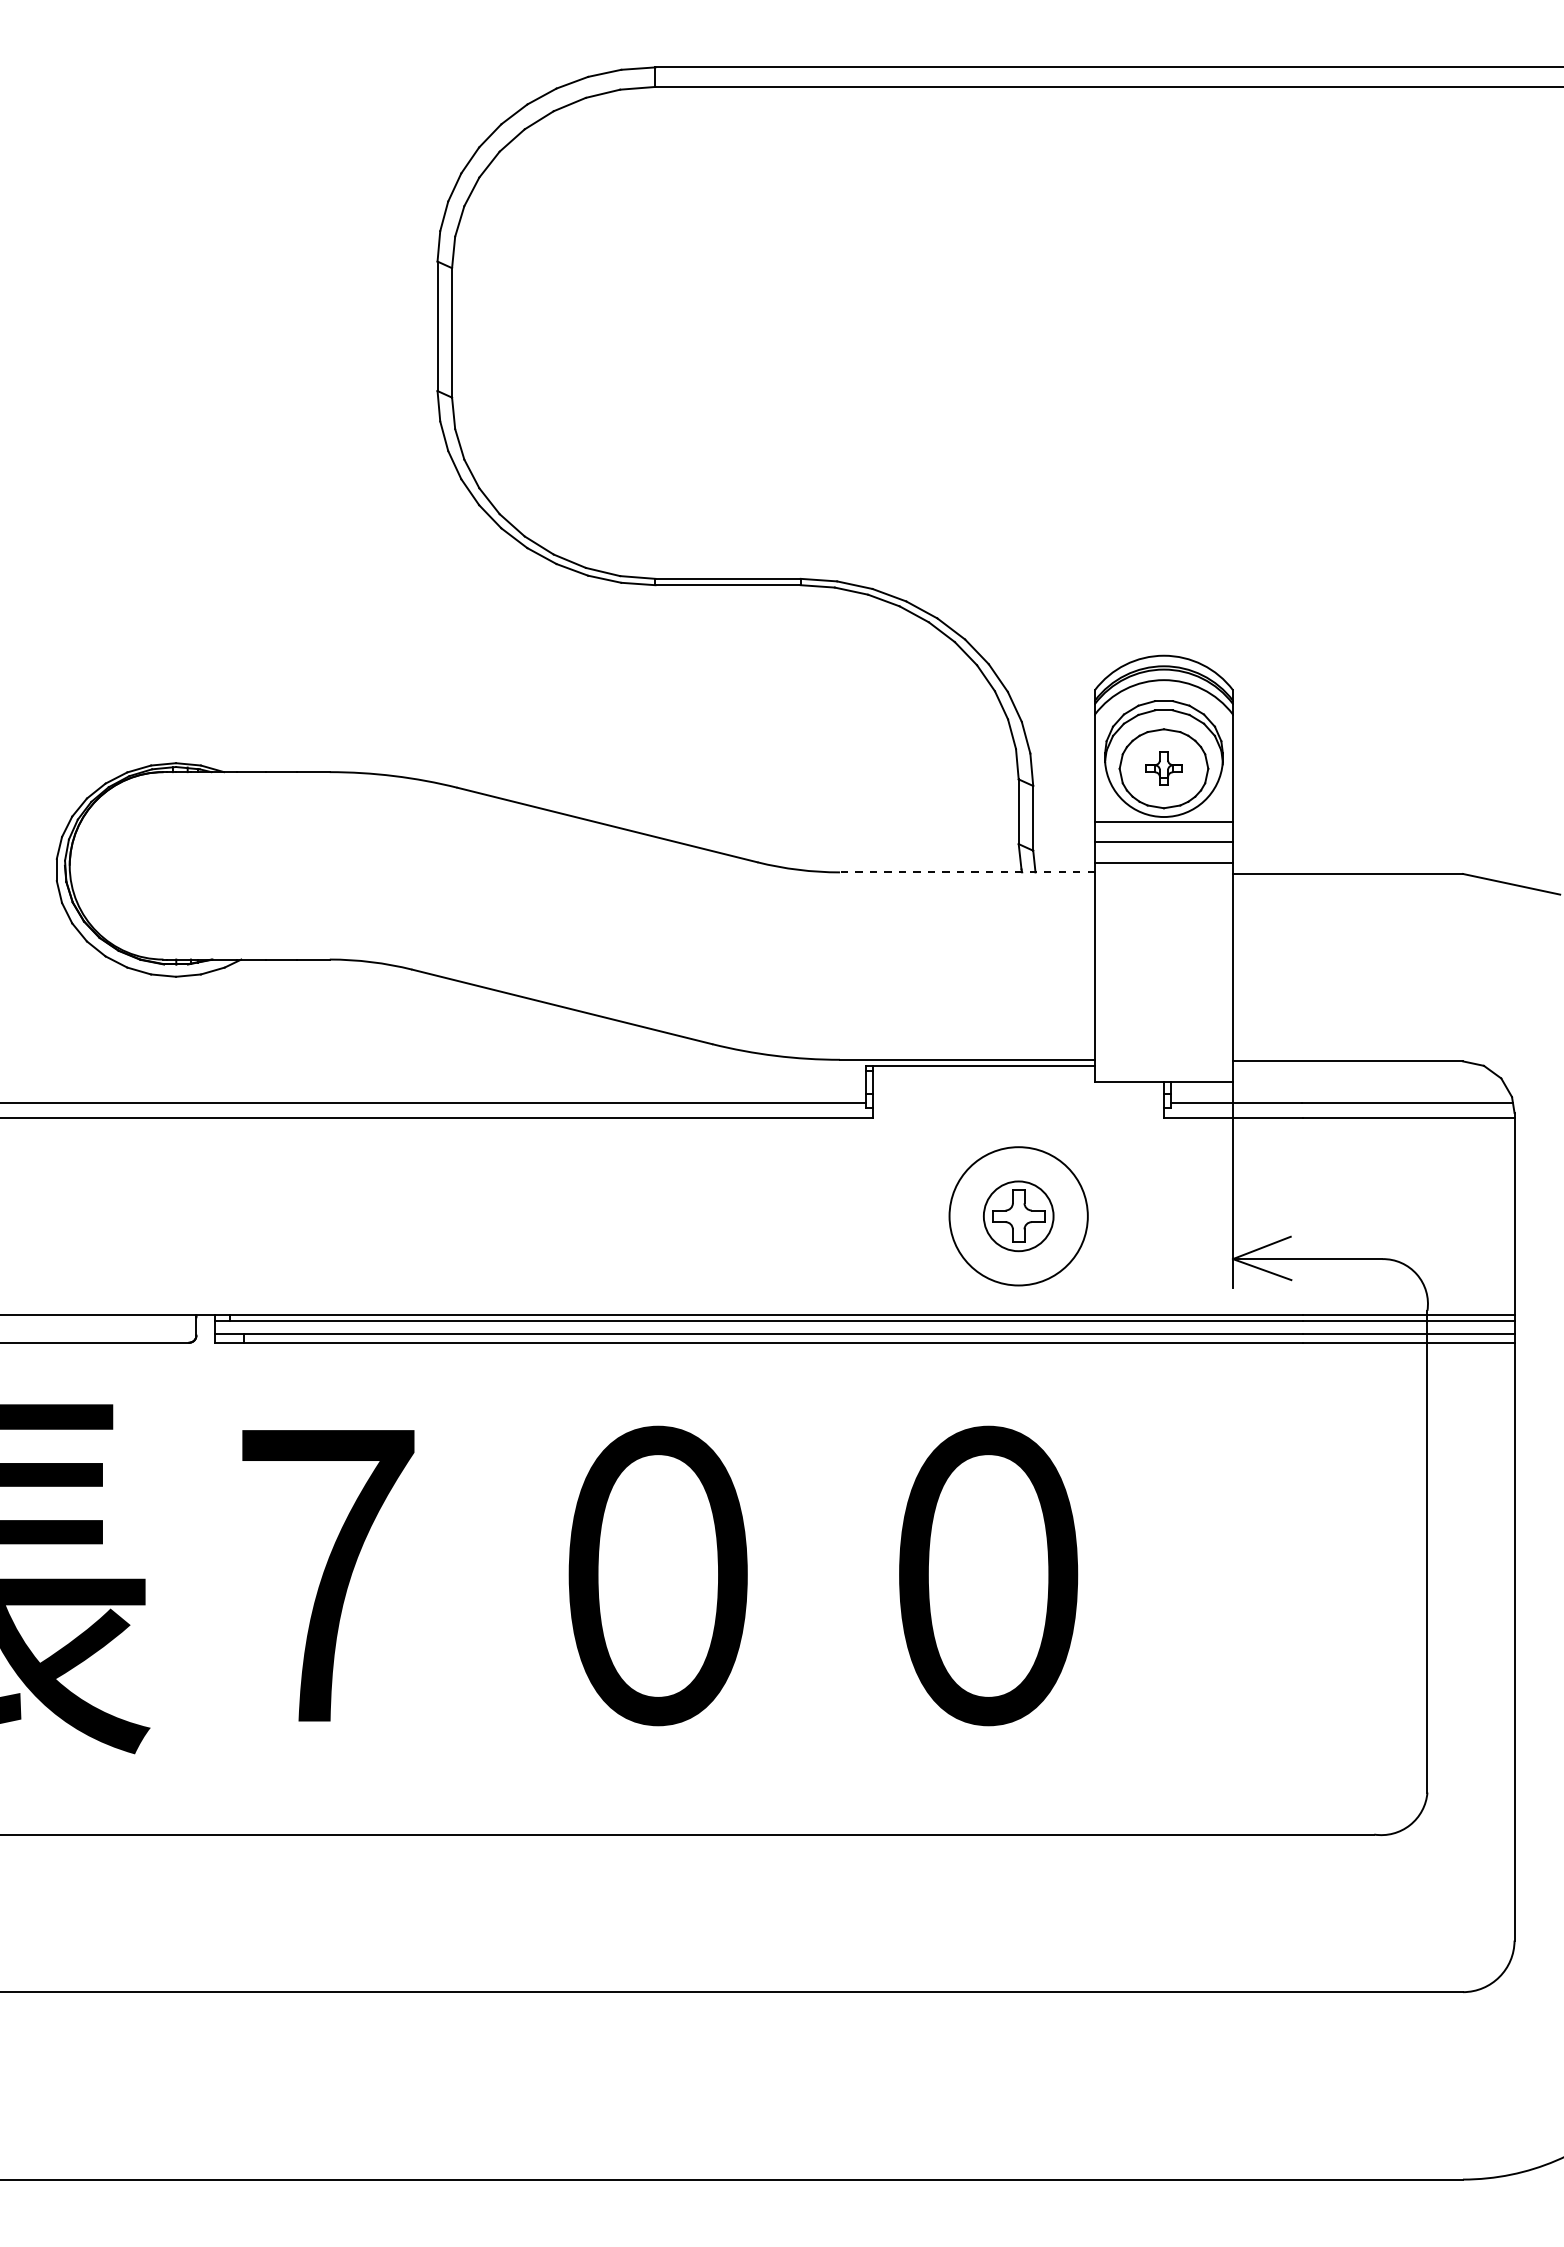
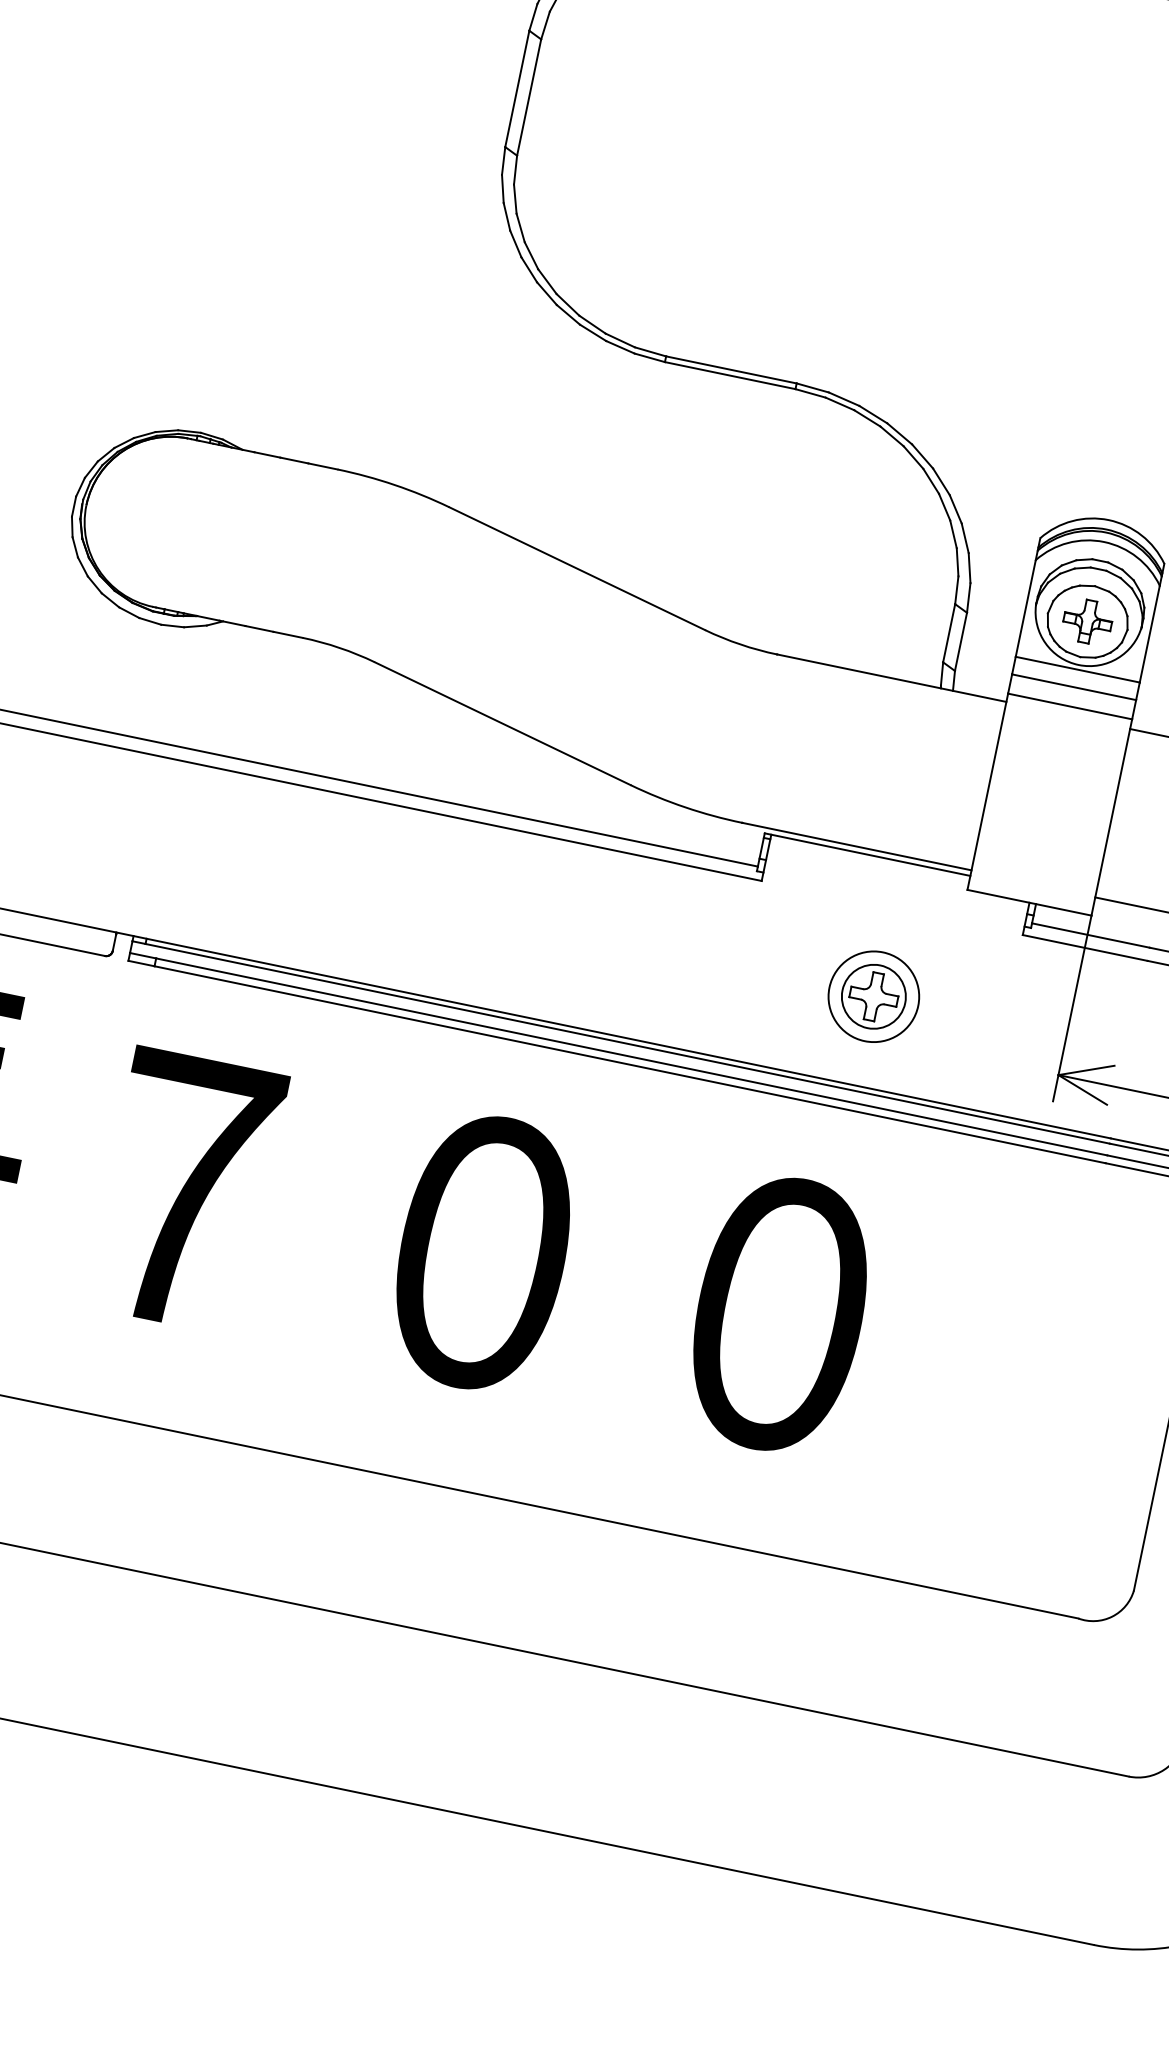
part: (1163, 768) -> (1087, 621), size x1.43
line: (966, 872) -> (890, 678), dashed -> solid
circle: (1018, 1215) -> (873, 995), size x0.71

